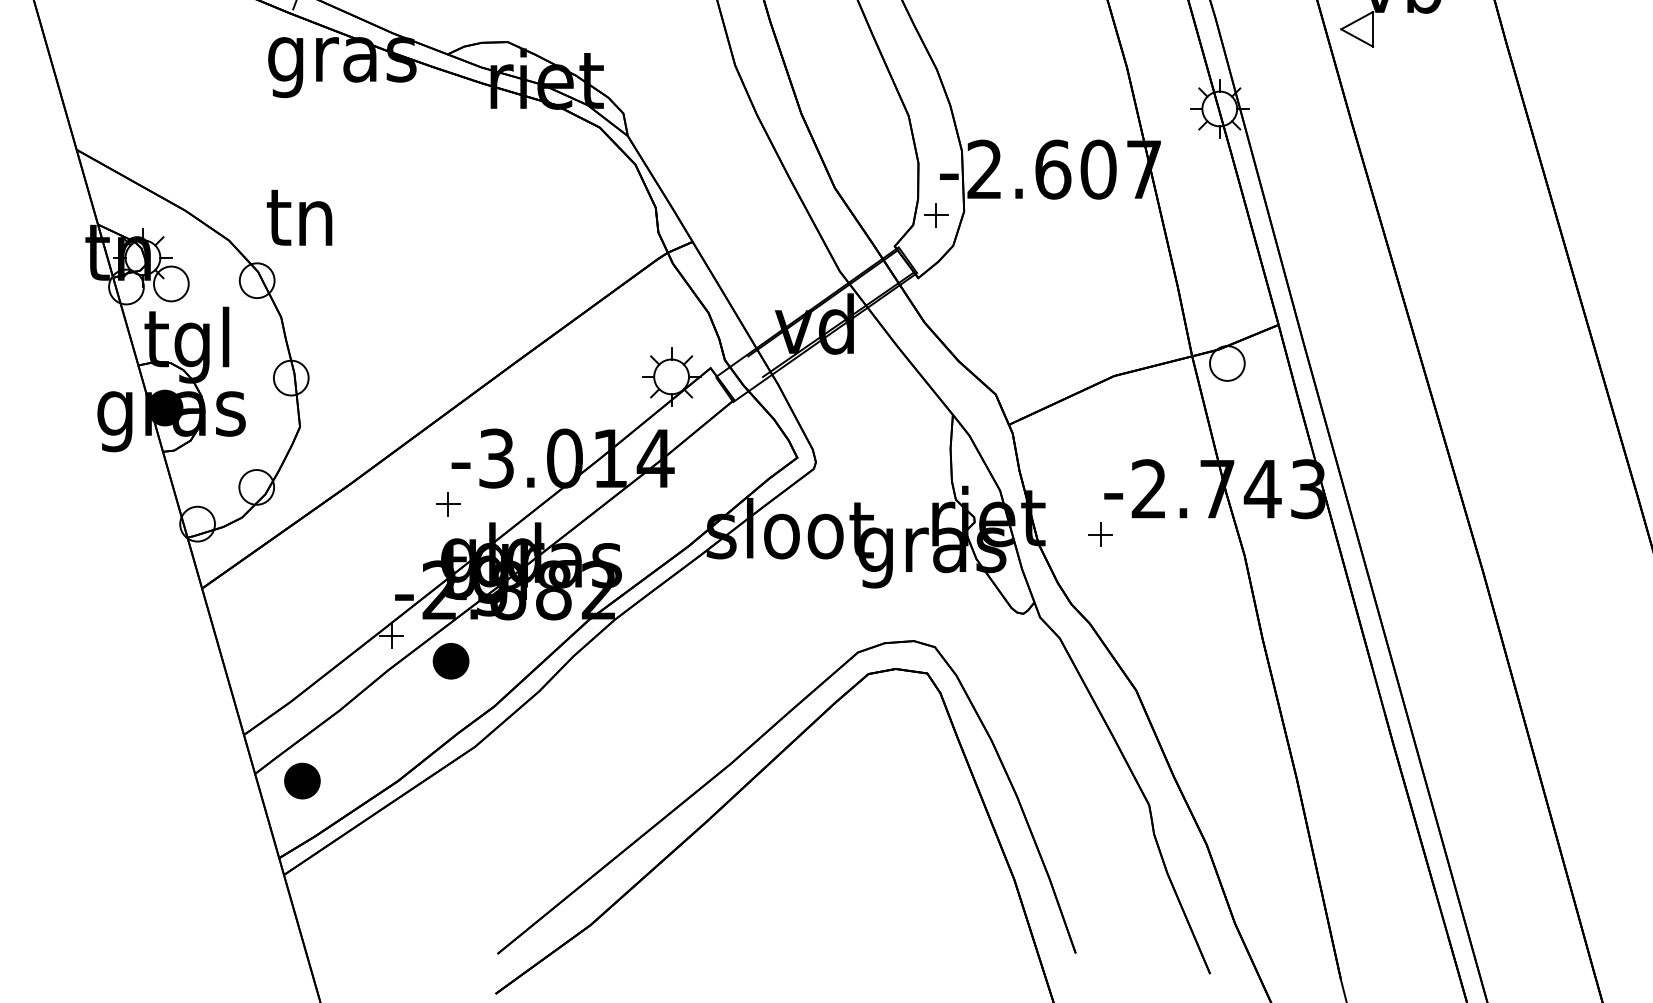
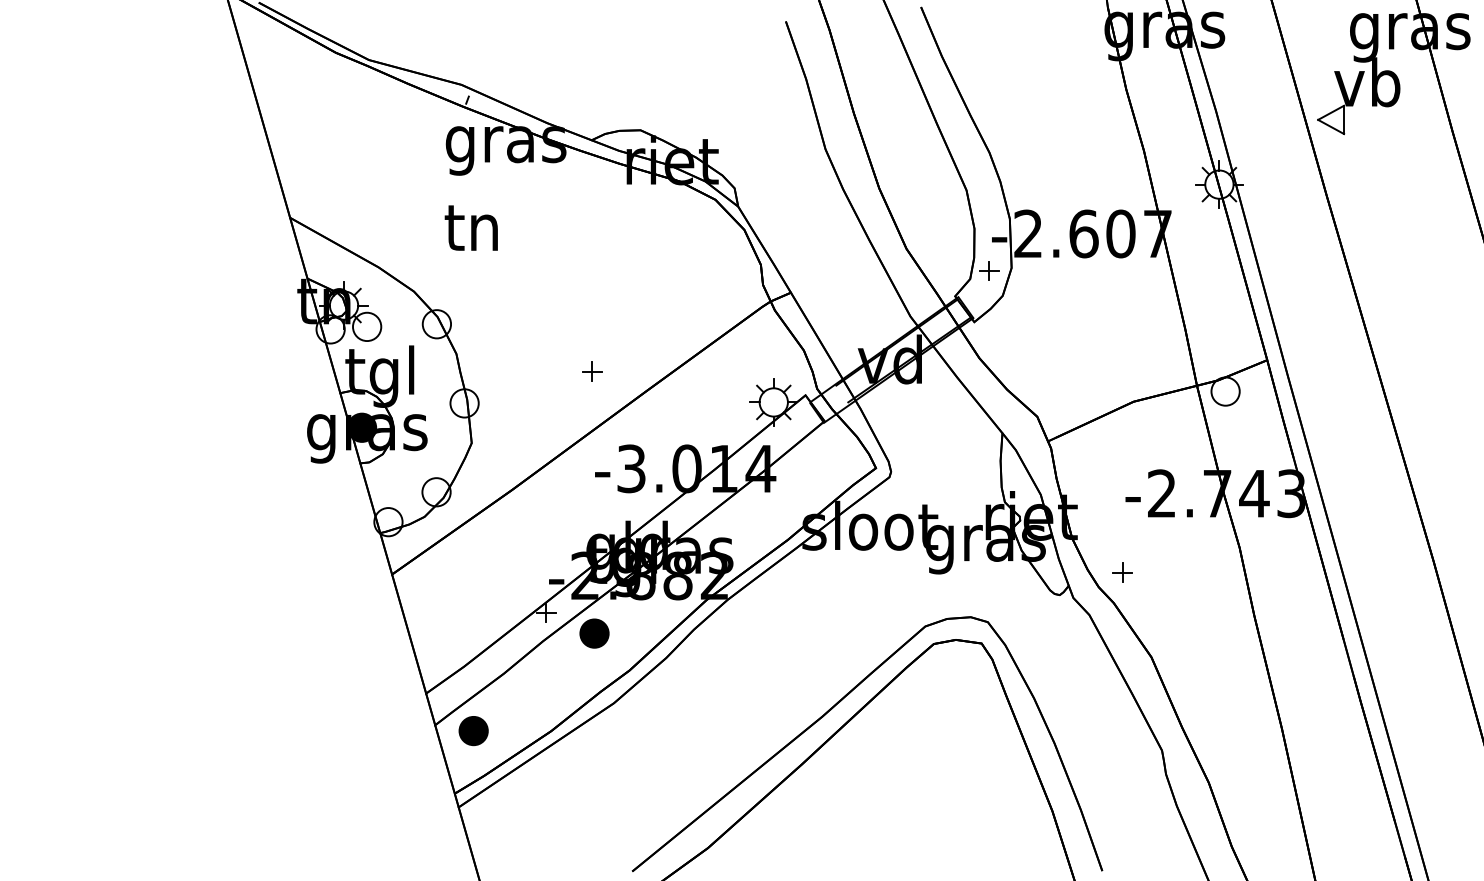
text: (298, 217) -> (470, 227), moved
part: (448, 503) -> (592, 371), moved
part: (1100, 534) -> (1122, 572), moved

